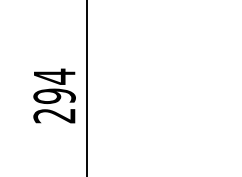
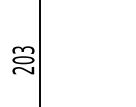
text: (54, 87) -> (23, 55), 294 -> 203

